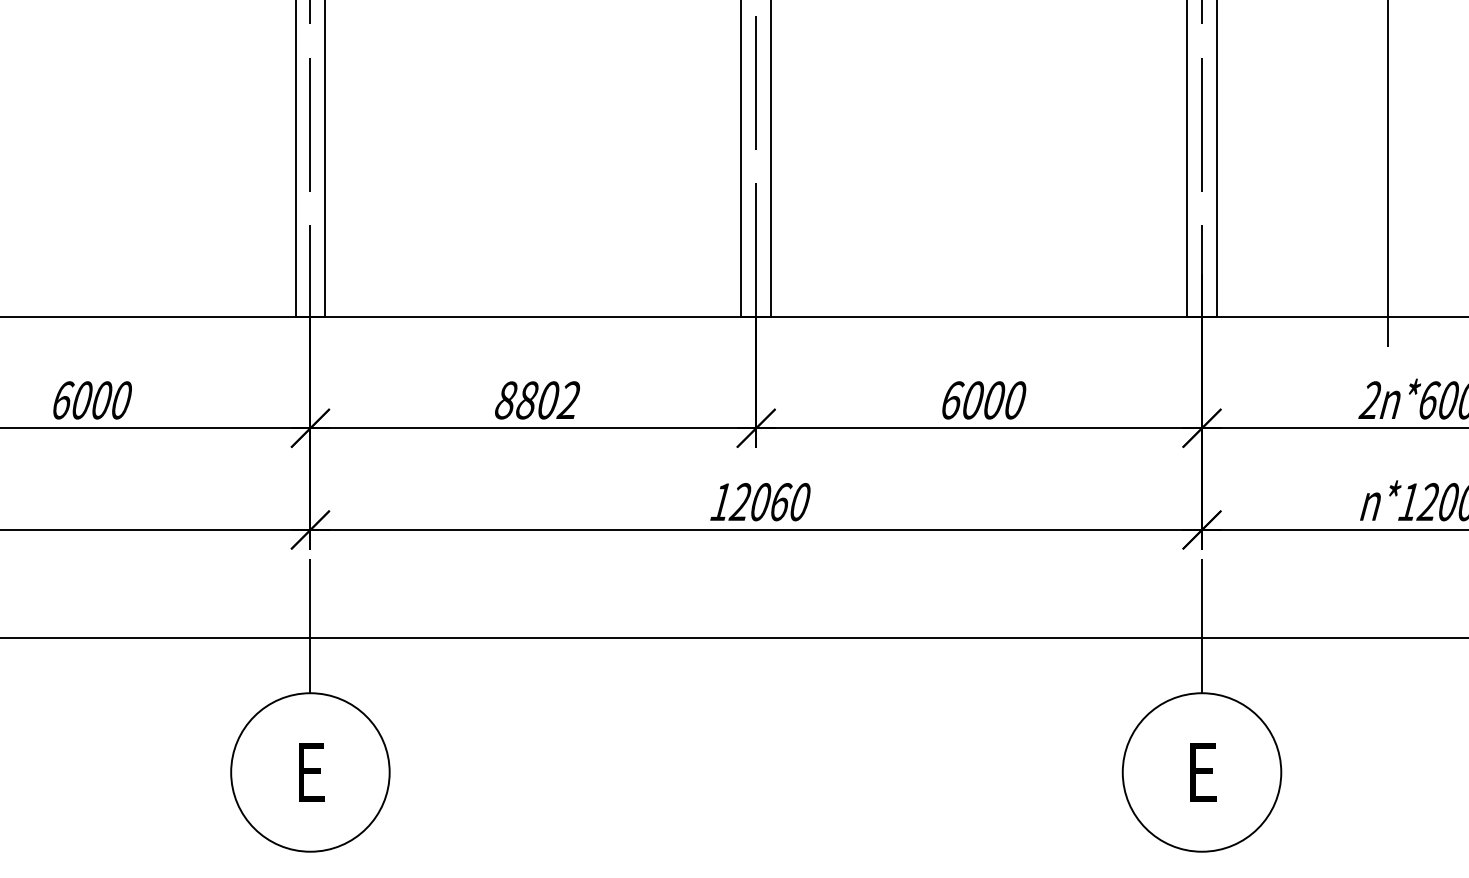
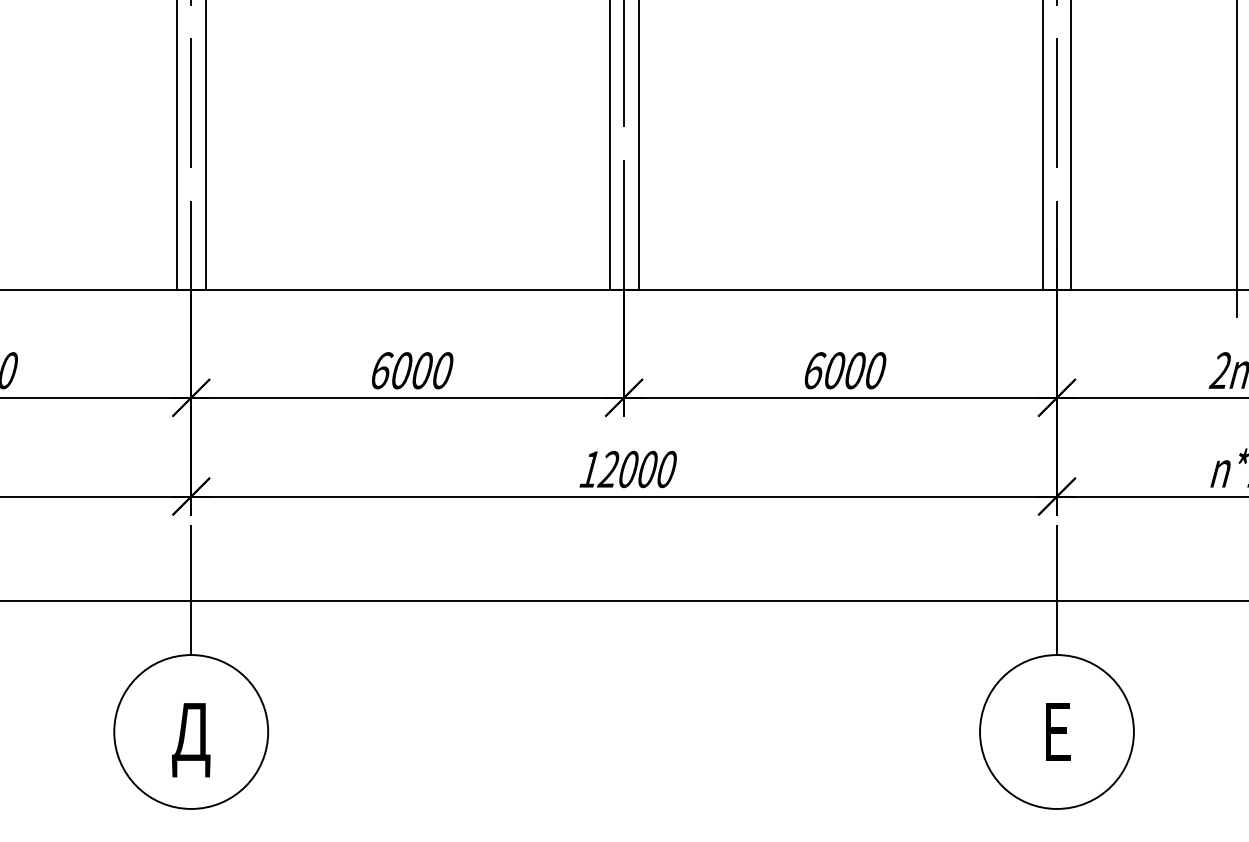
text: (537, 400) -> (411, 370), 8802 -> 6000
text: (781, 502) -> (648, 469), 12060 -> 12000
text: (310, 780) -> (191, 739), Е -> Д

